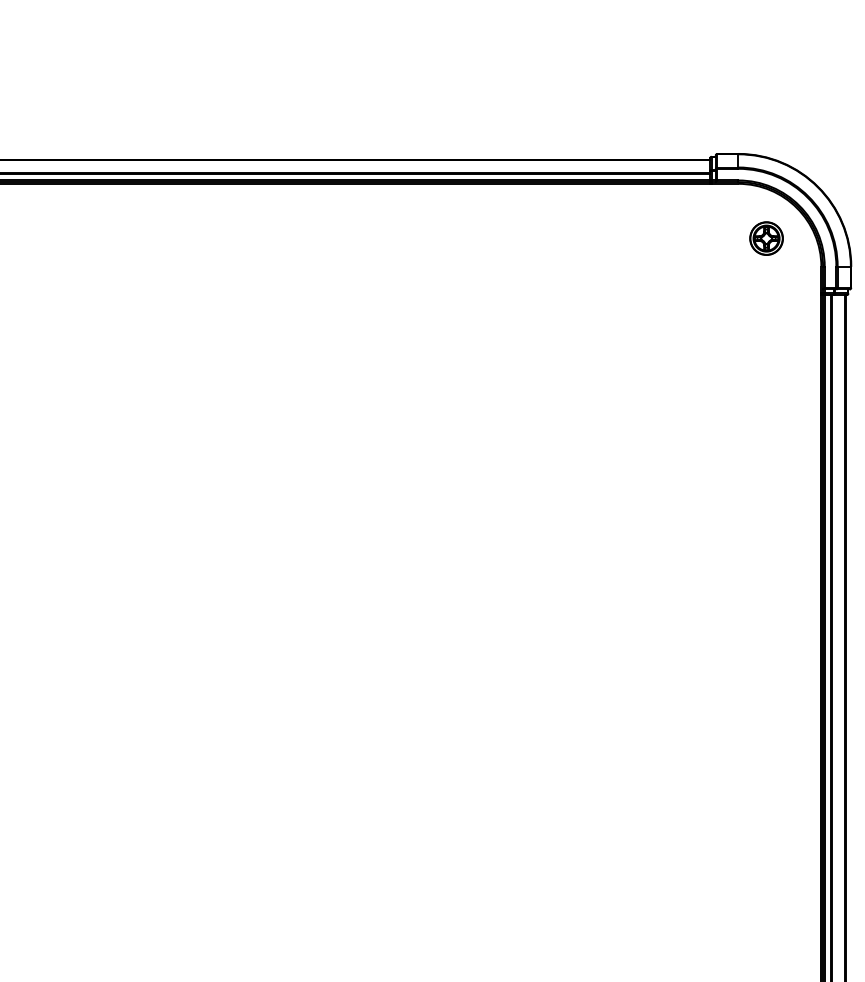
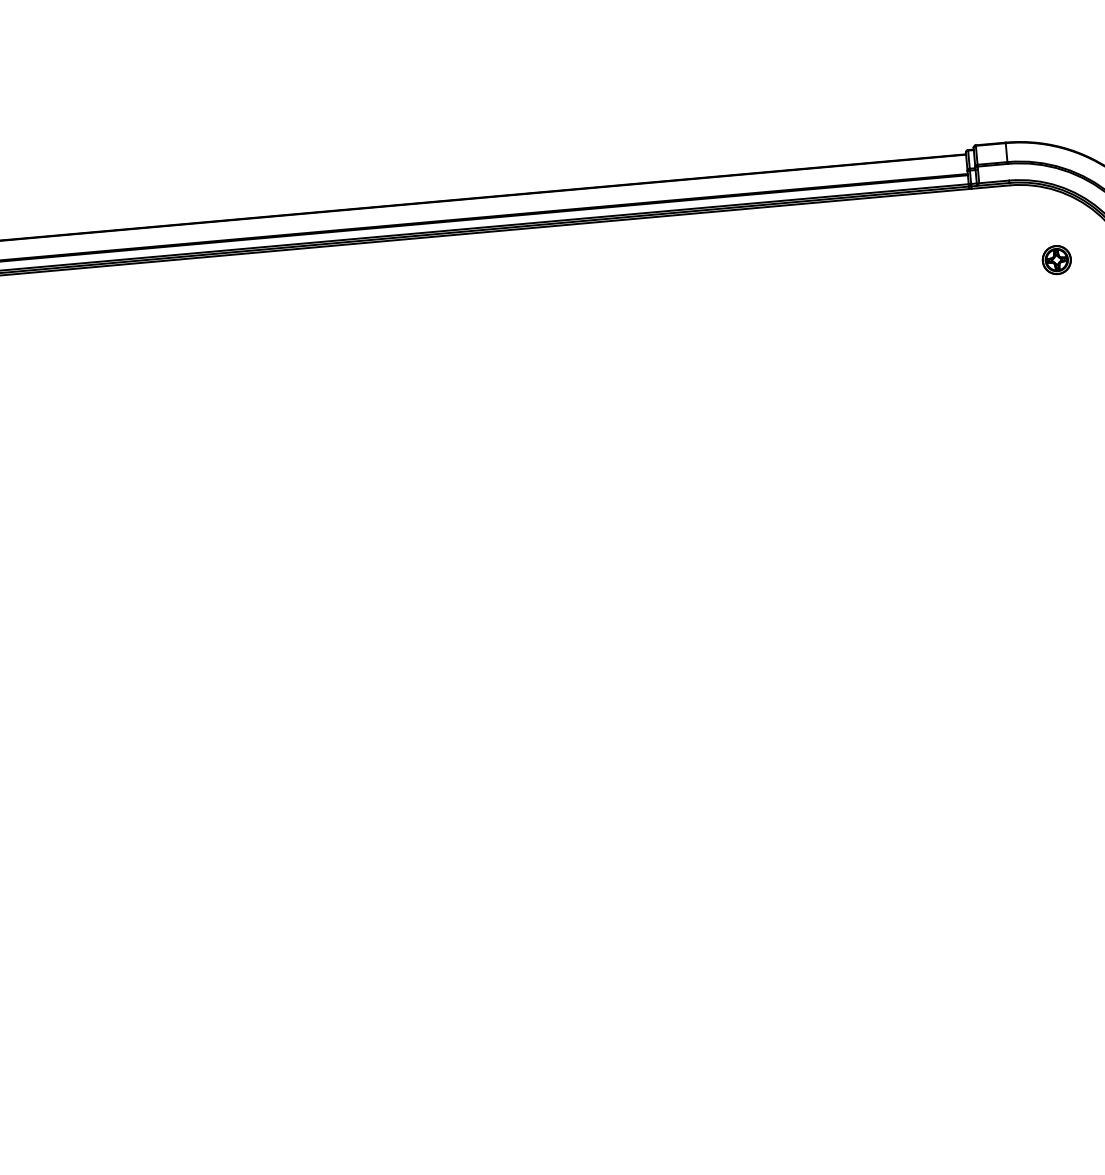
part: (766, 238) -> (1056, 259), size x0.6

